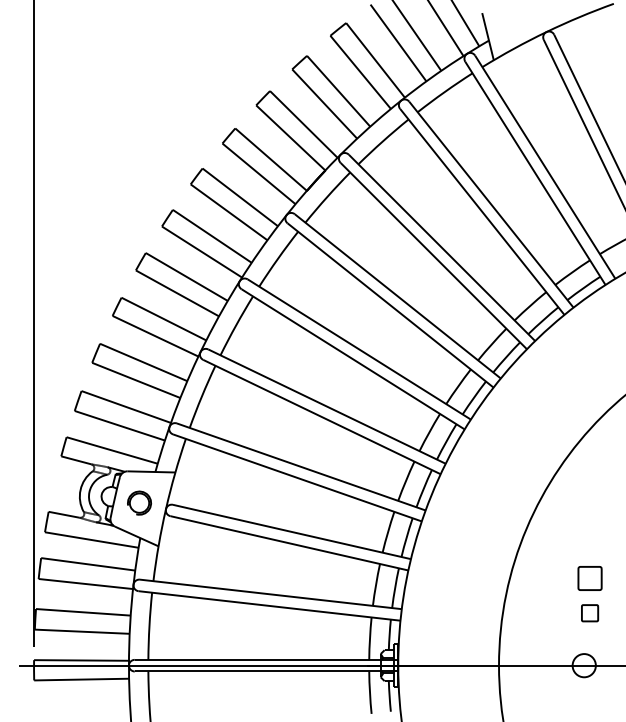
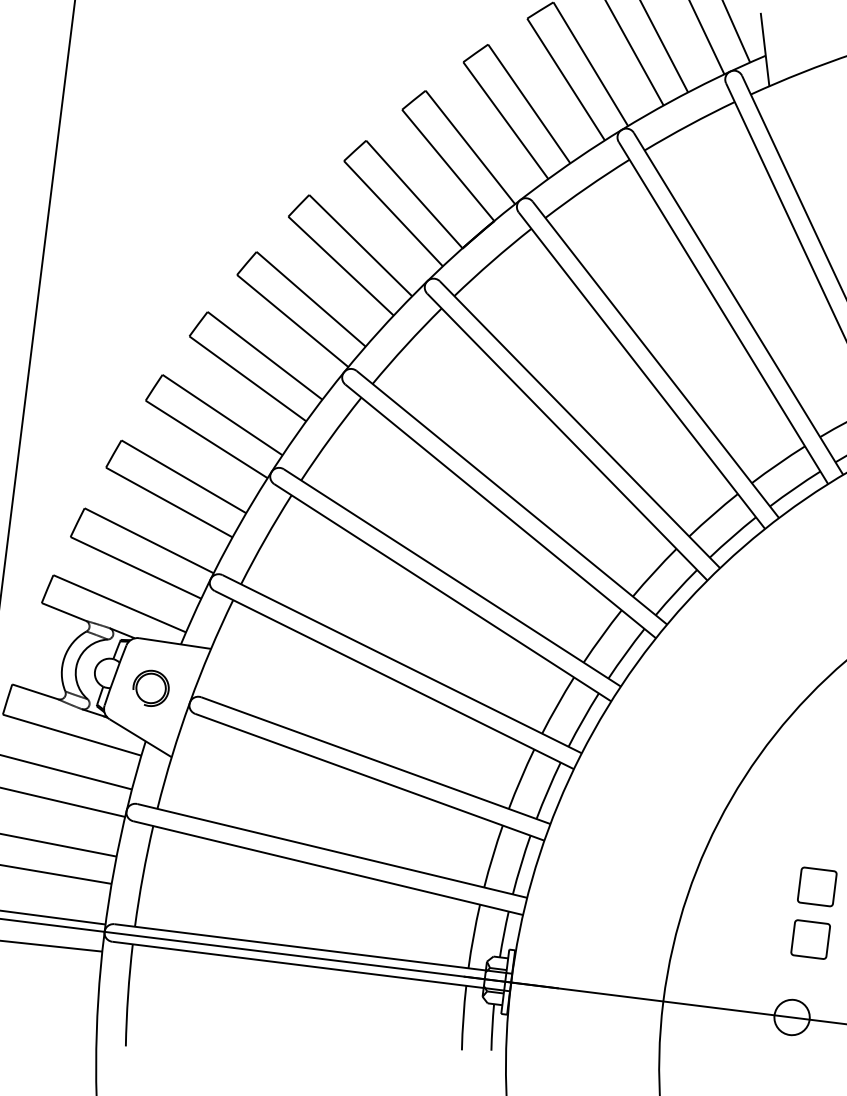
part: (589, 612) -> (810, 938), size x1.43

